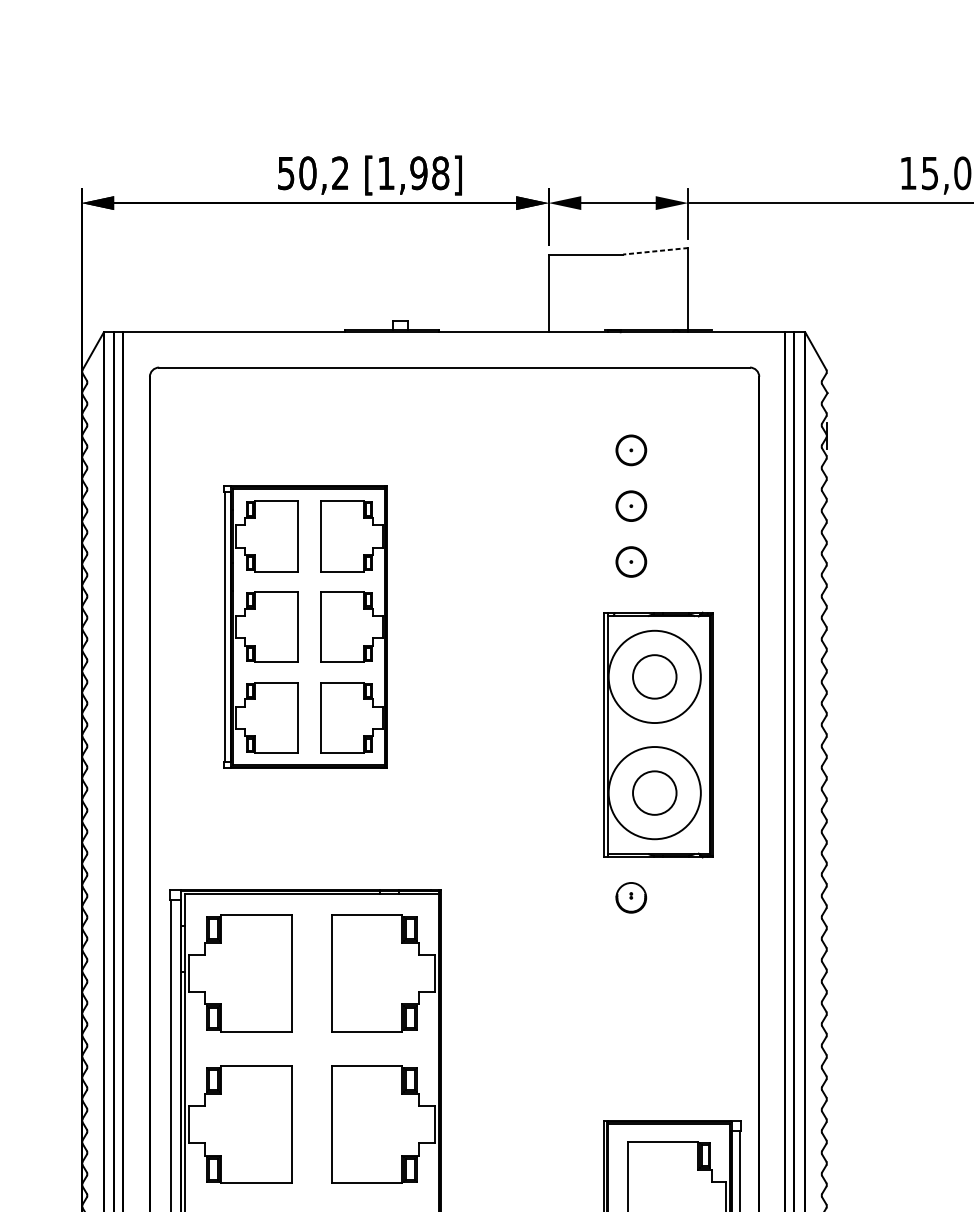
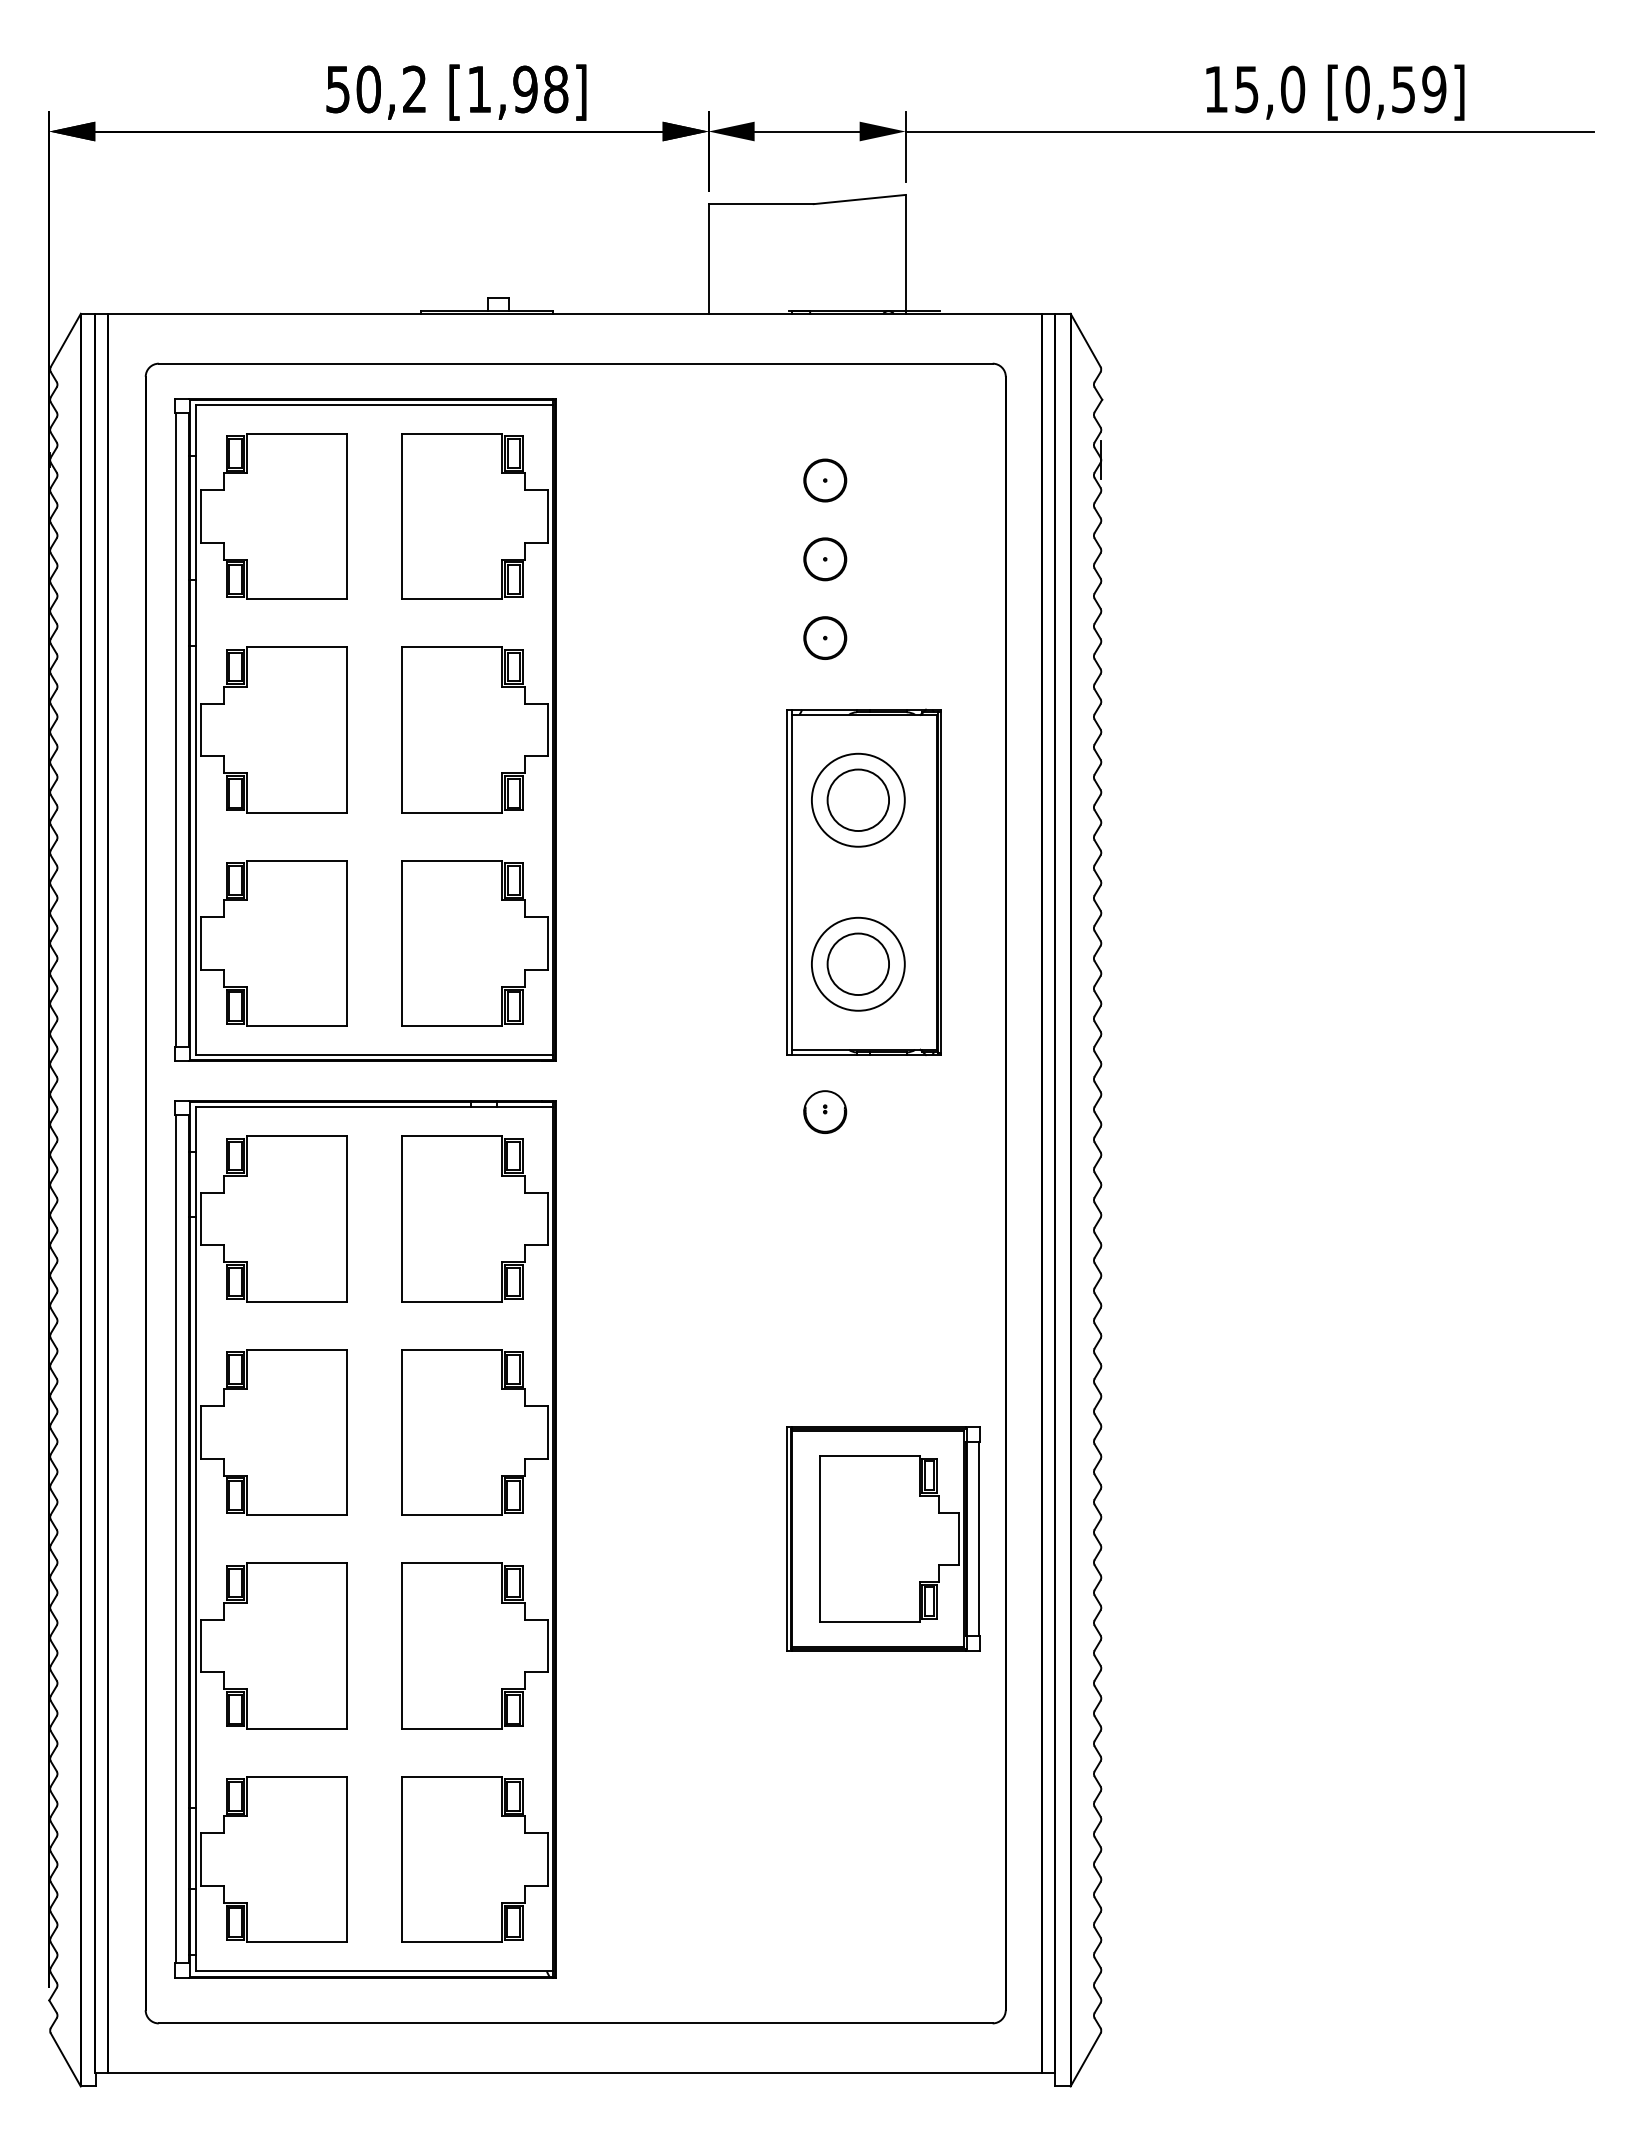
line: (655, 251) -> (859, 199), dashed -> solid
part: (305, 626) -> (365, 729), size x1.67
circle: (654, 676) -> (857, 799), size x0.71
circle: (654, 792) -> (857, 963), size x0.71

